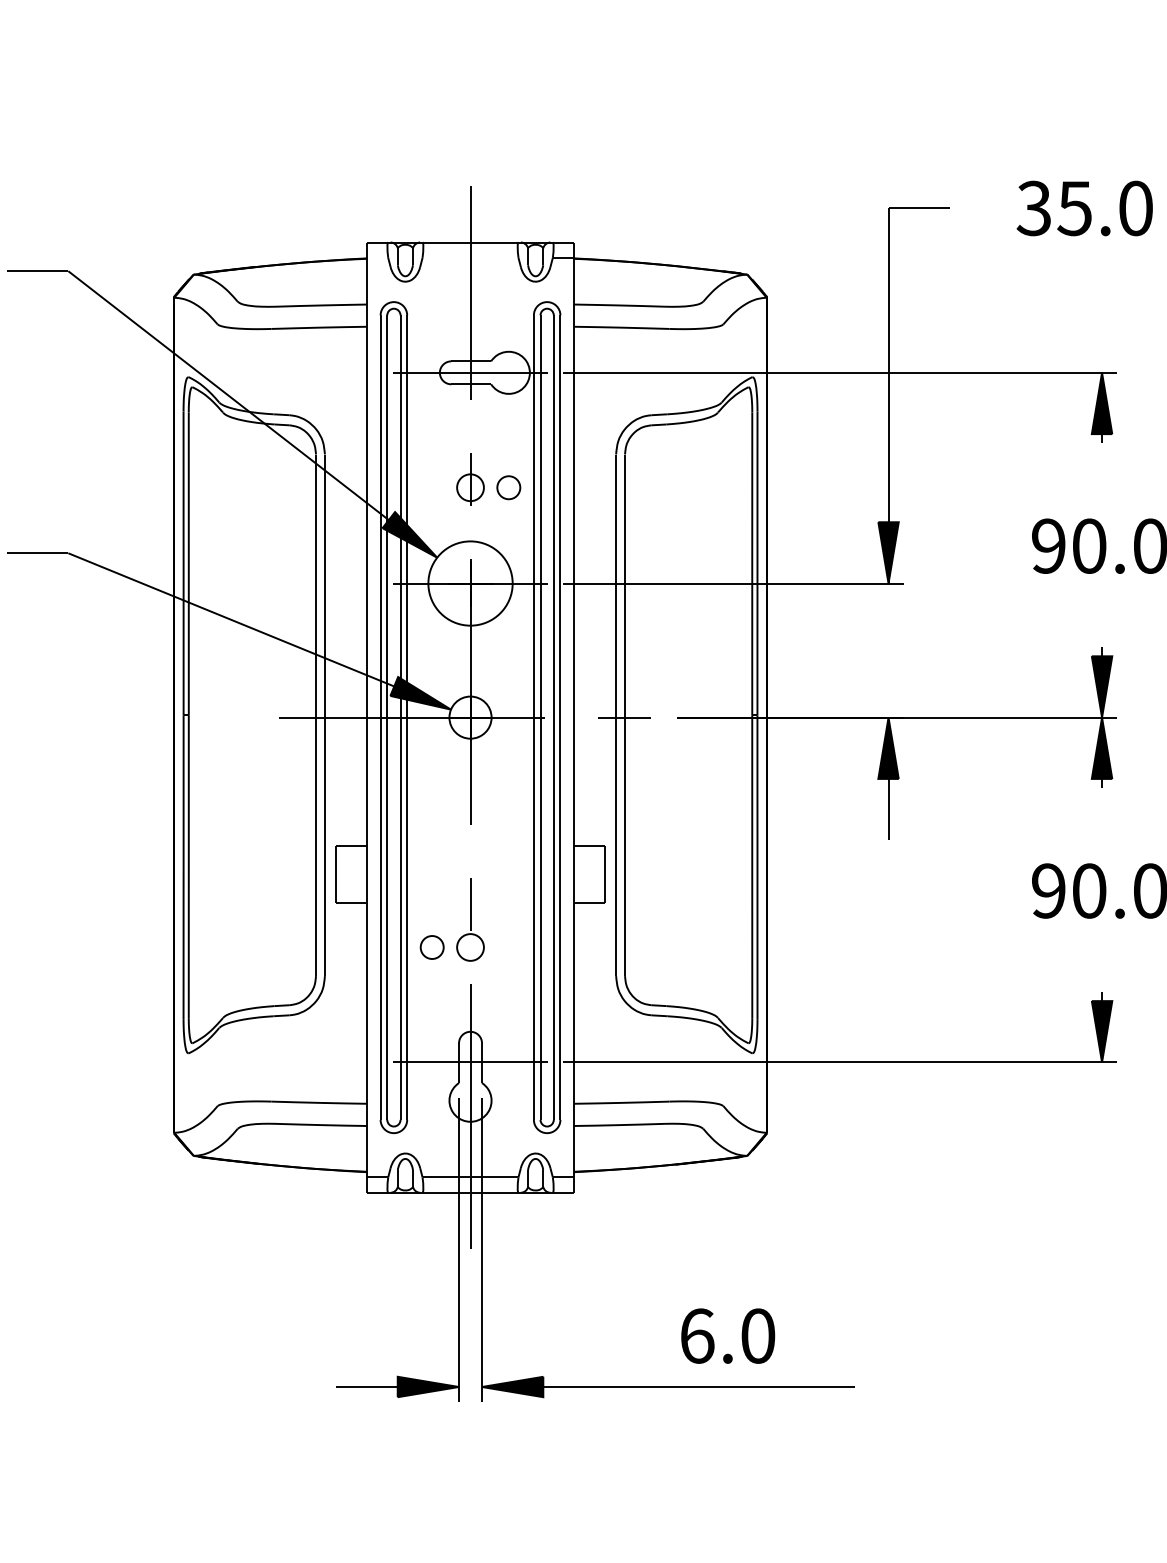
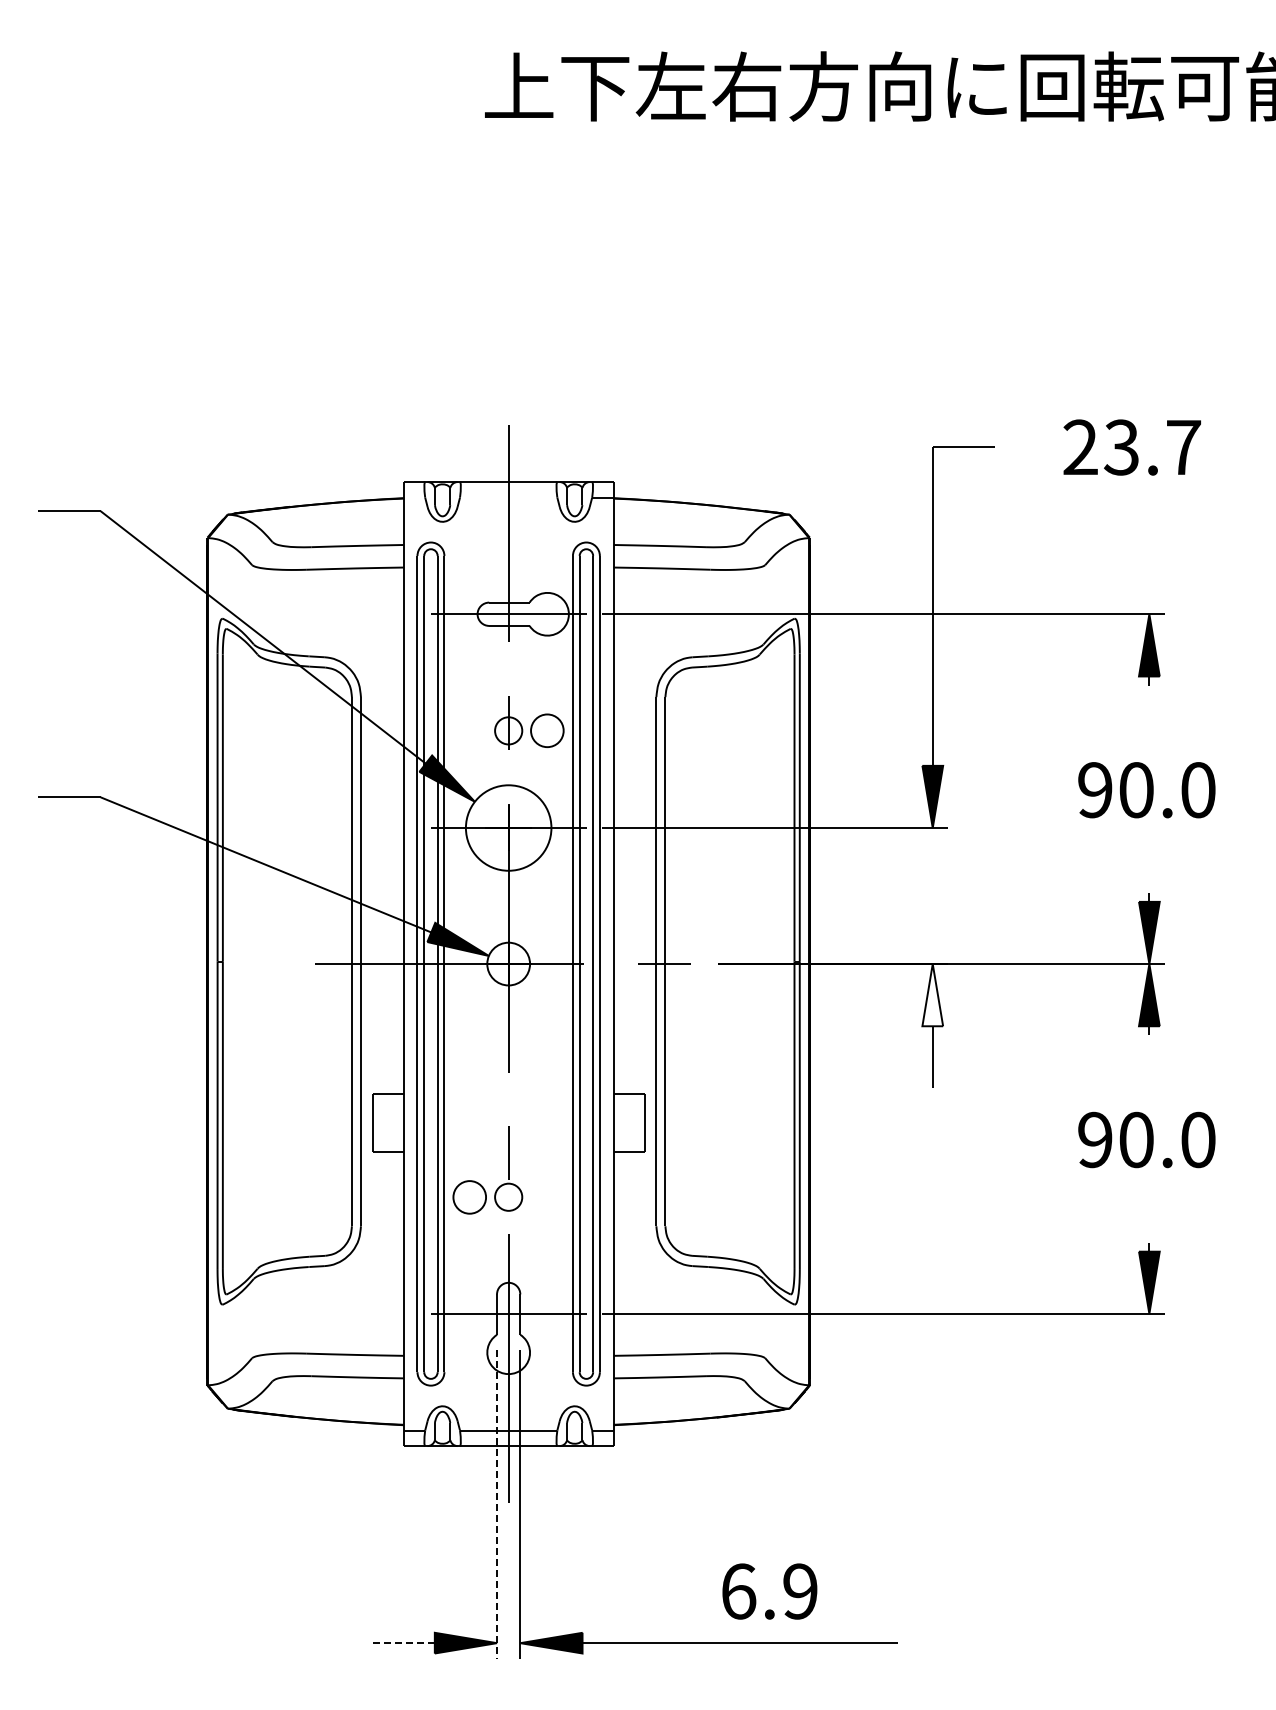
text: (1084, 208) -> (1131, 447), 35.0 -> 23.7
part: (508, 487) -> (547, 730), size x1.4
fill: (888, 748) -> (932, 995), removed
part: (431, 946) -> (469, 1196), size x1.4
line: (459, 1251) -> (497, 1505), solid -> dashed
text: (758, 1336) -> (800, 1591), 6.0 -> 6.9
line: (366, 1387) -> (403, 1643), solid -> dashed

